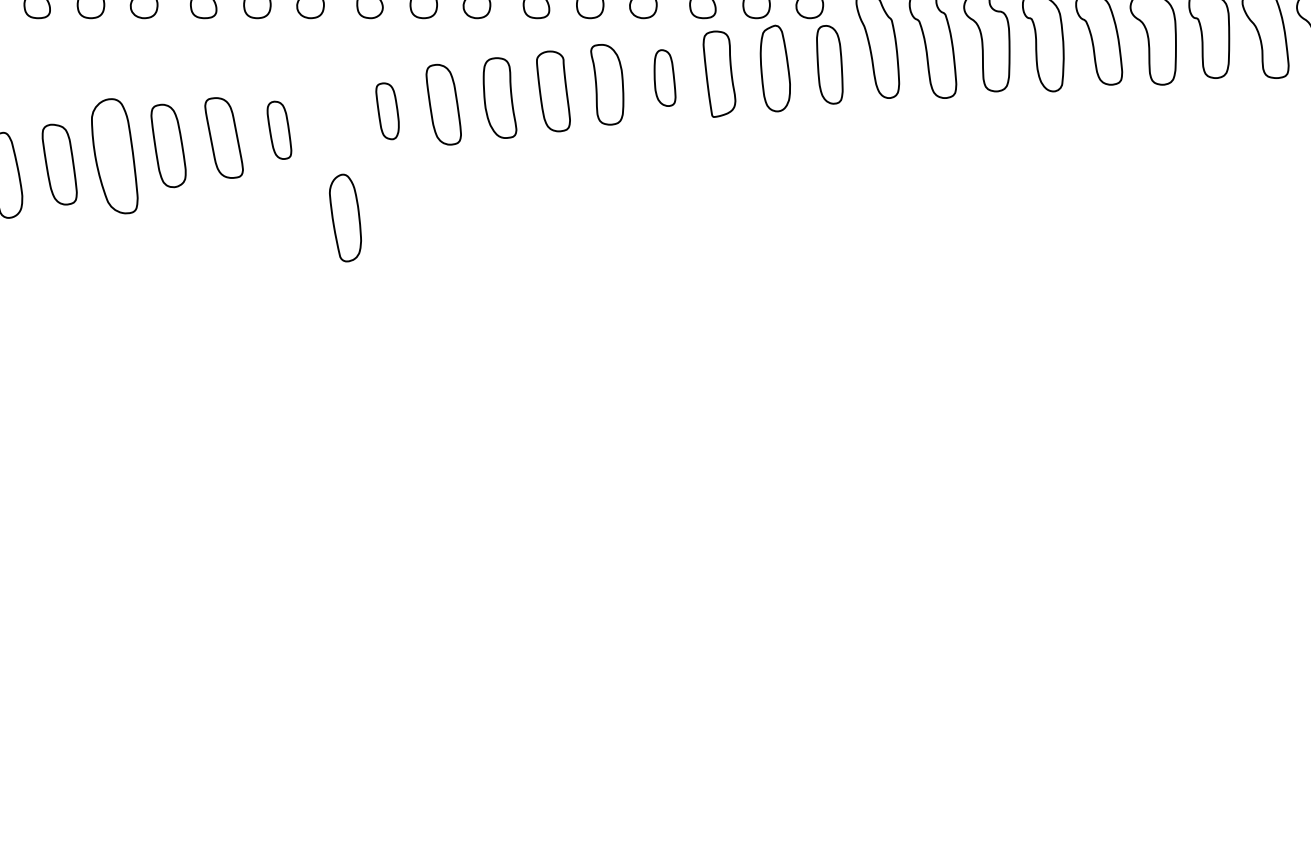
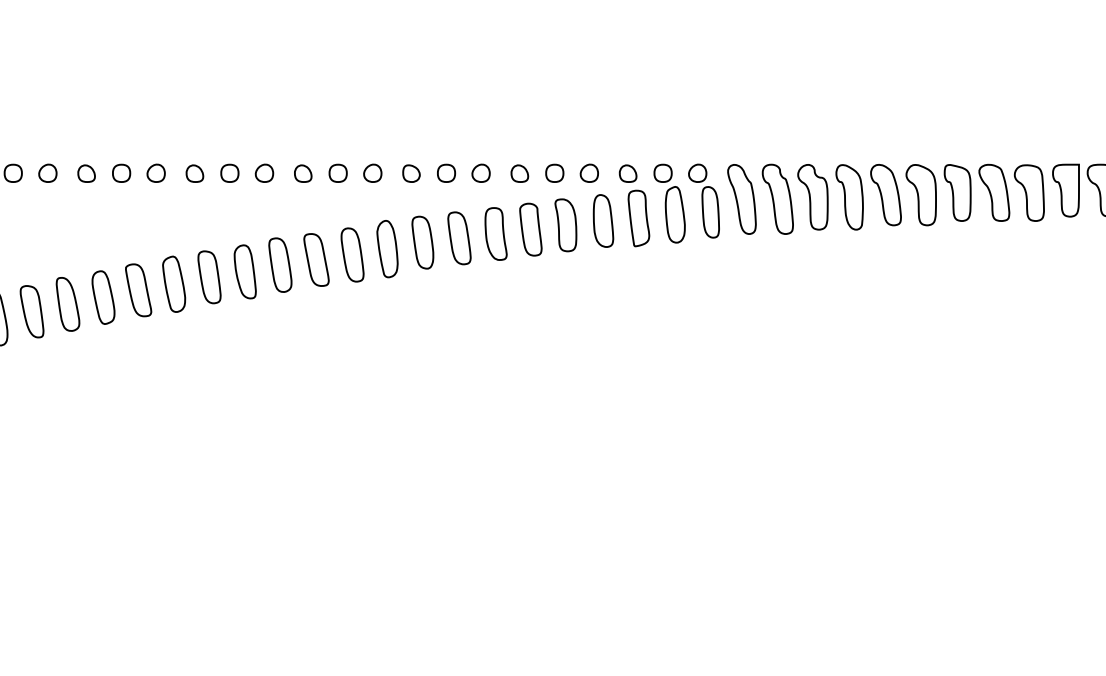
part: (665, 77) -> (603, 220), size x1.43
part: (386, 111) -> (422, 242), size x1.43
part: (279, 129) -> (352, 254), size x1.43
part: (113, 155) -> (244, 271), size x0.71
part: (345, 218) -> (387, 249), moved

